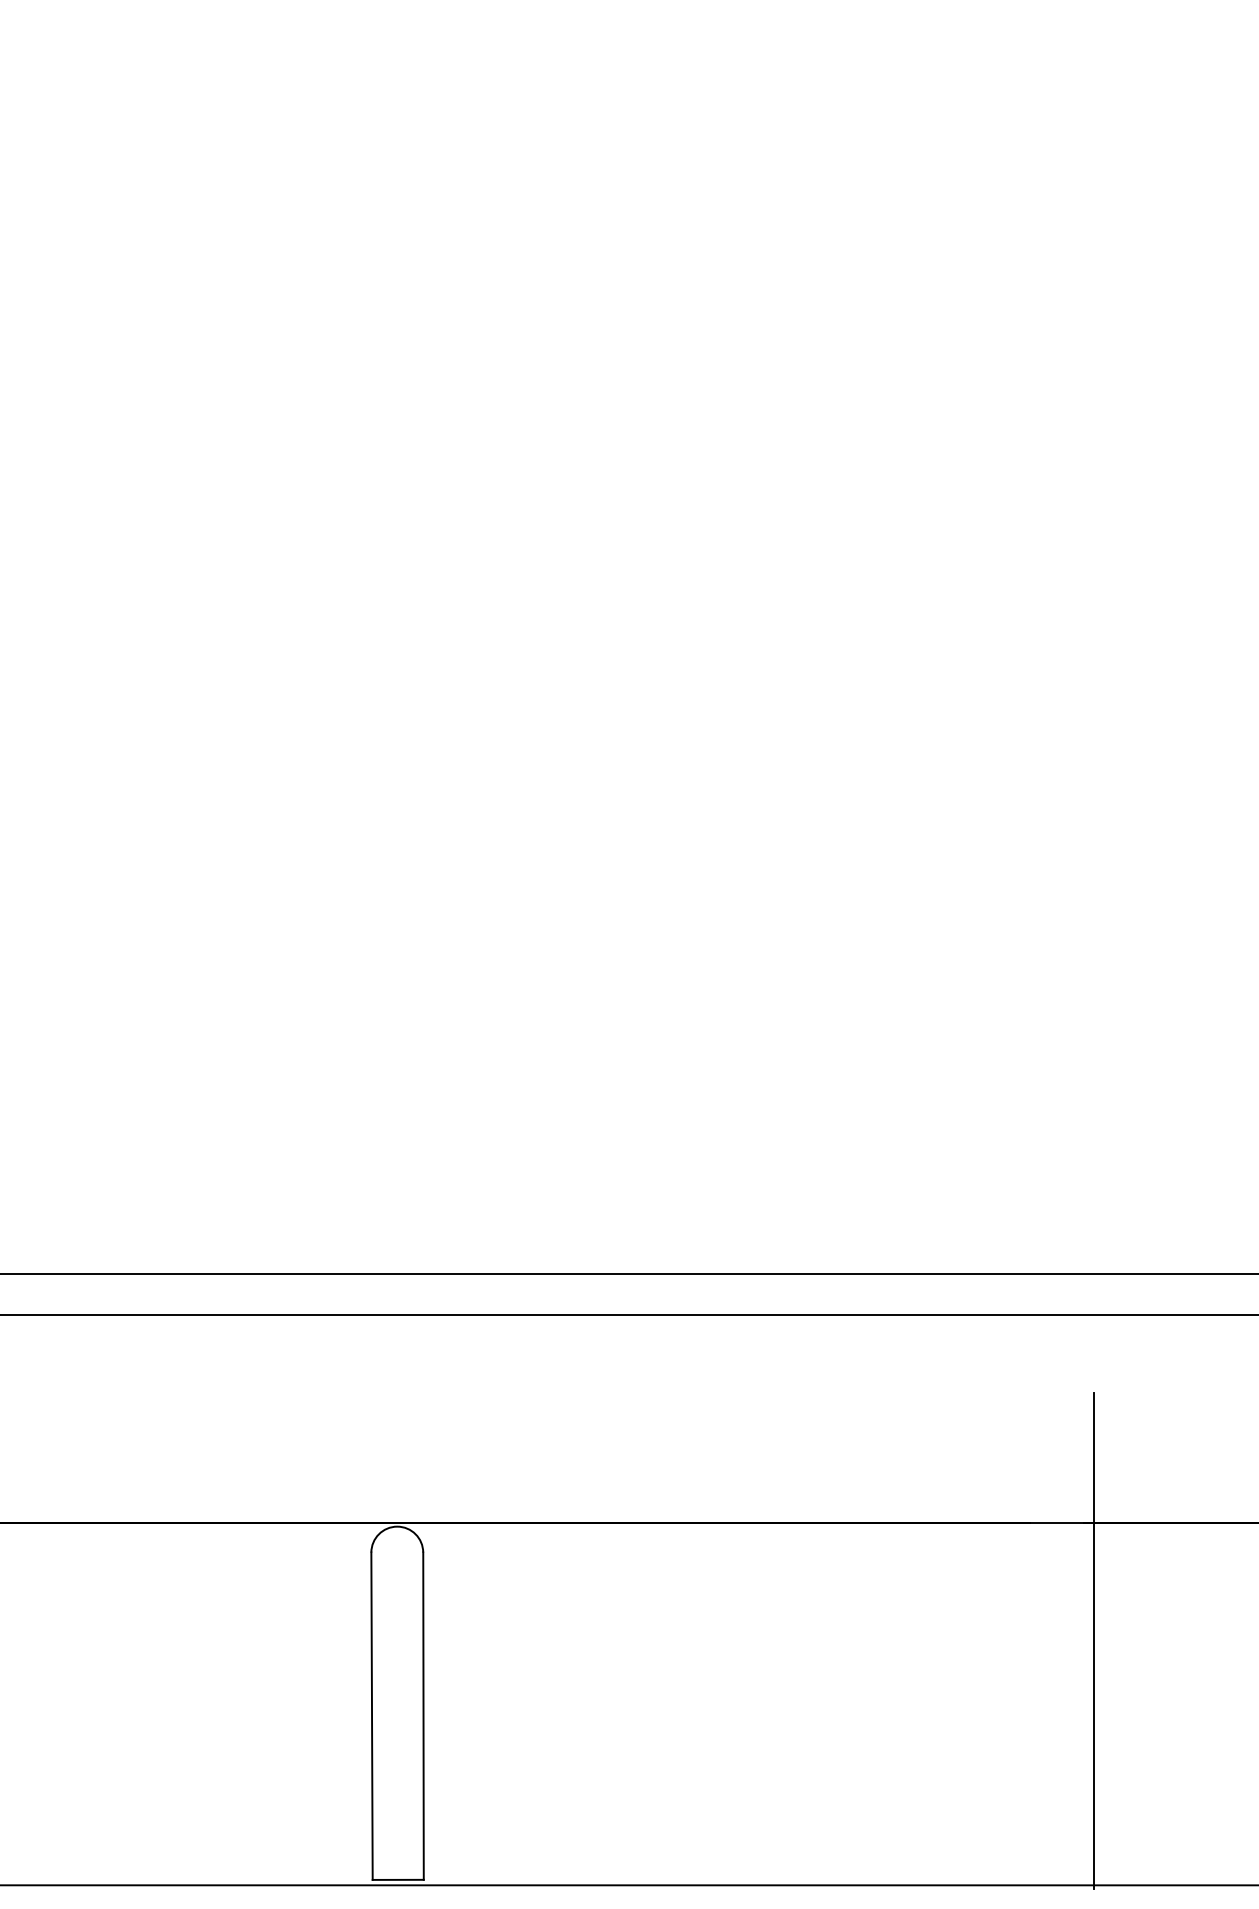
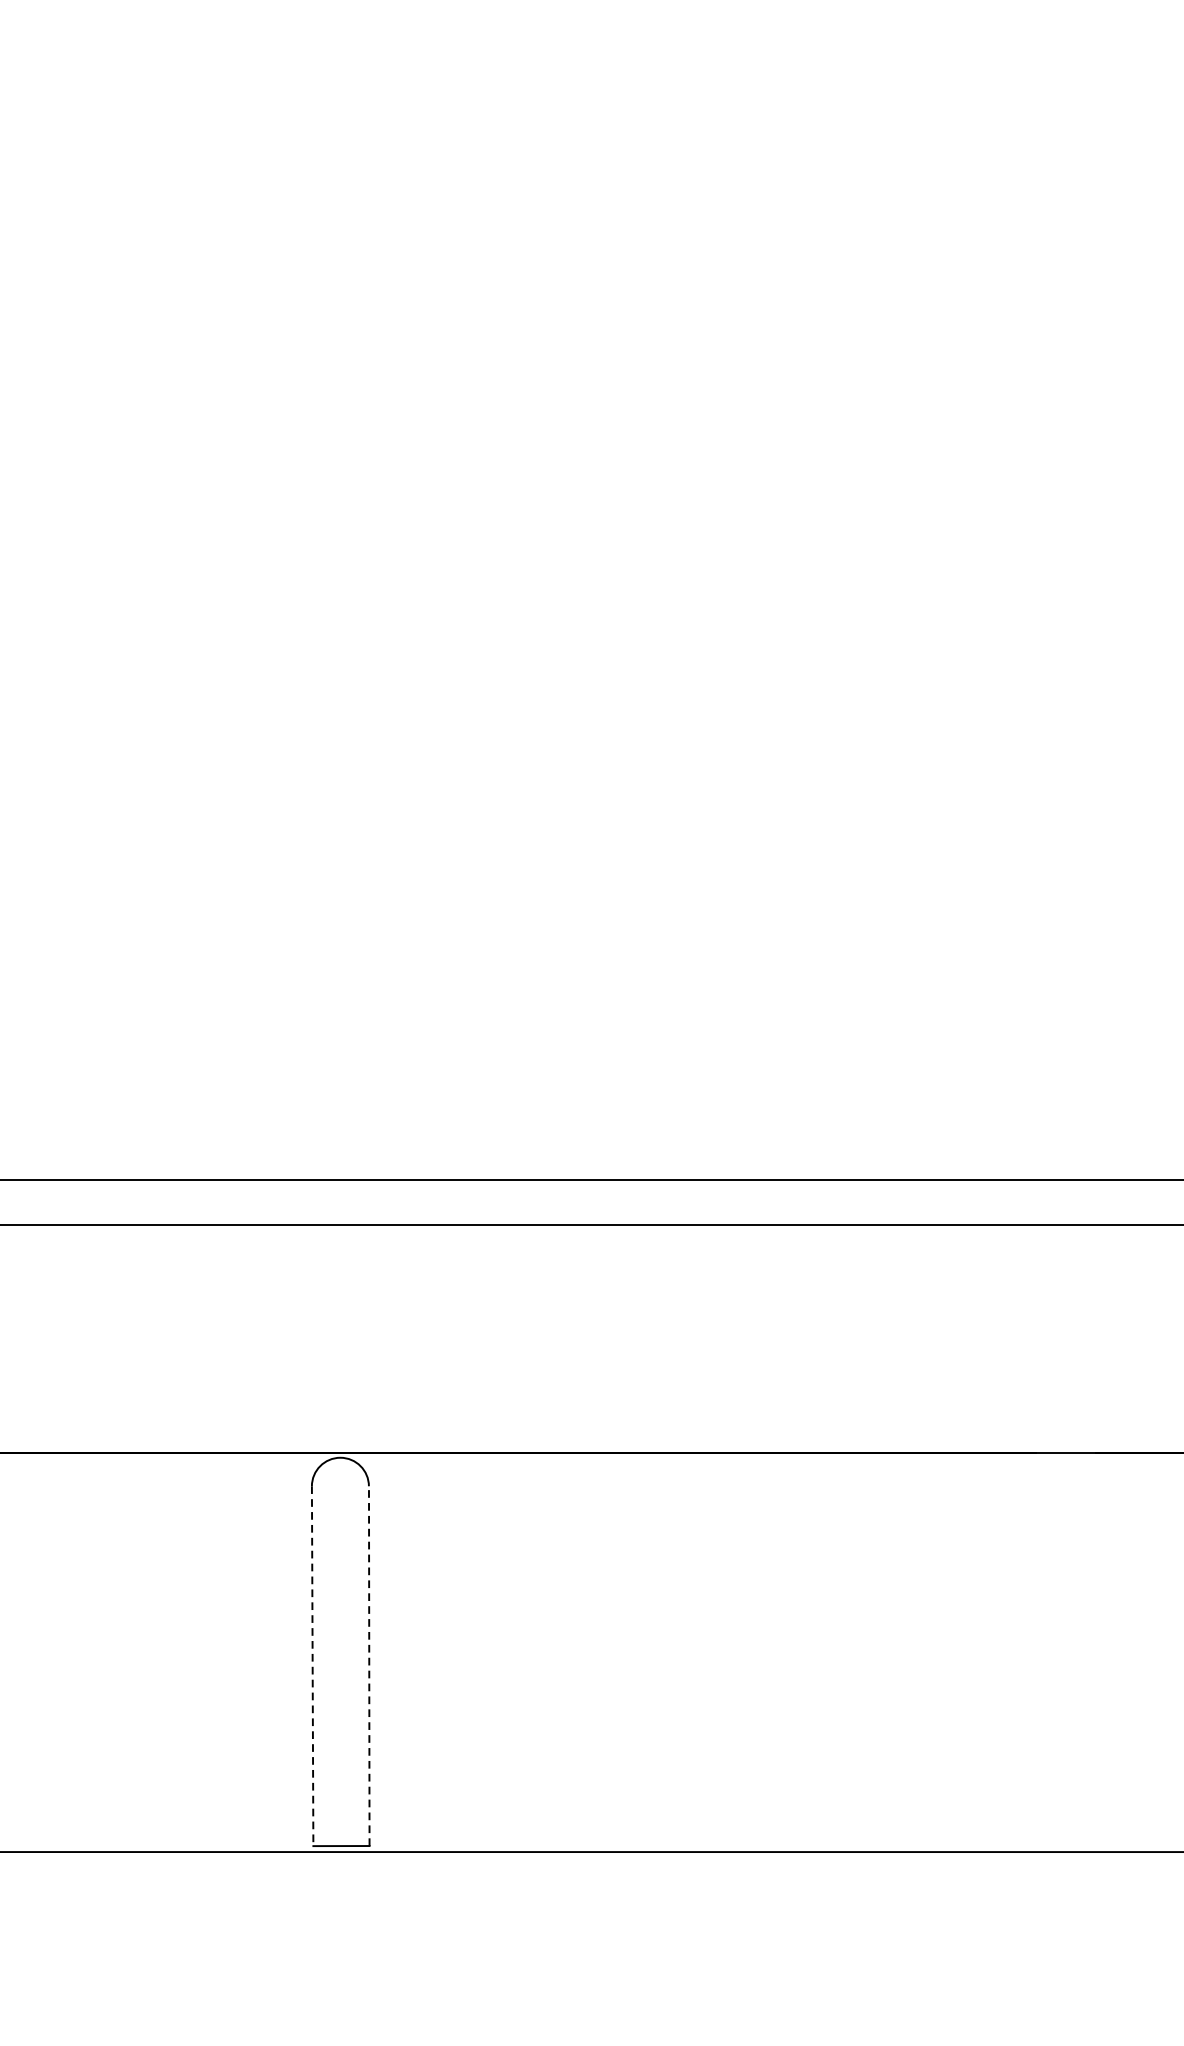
line: (1093, 1640) -> (1105, 1582), removed
line: (372, 1716) -> (313, 1666), solid -> dashed
line: (423, 1716) -> (369, 1666), solid -> dashed

